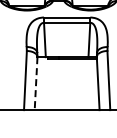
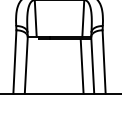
line: (36, 83) -> (26, 65), dashed -> solid
line: (87, 84) -> (81, 66), added

